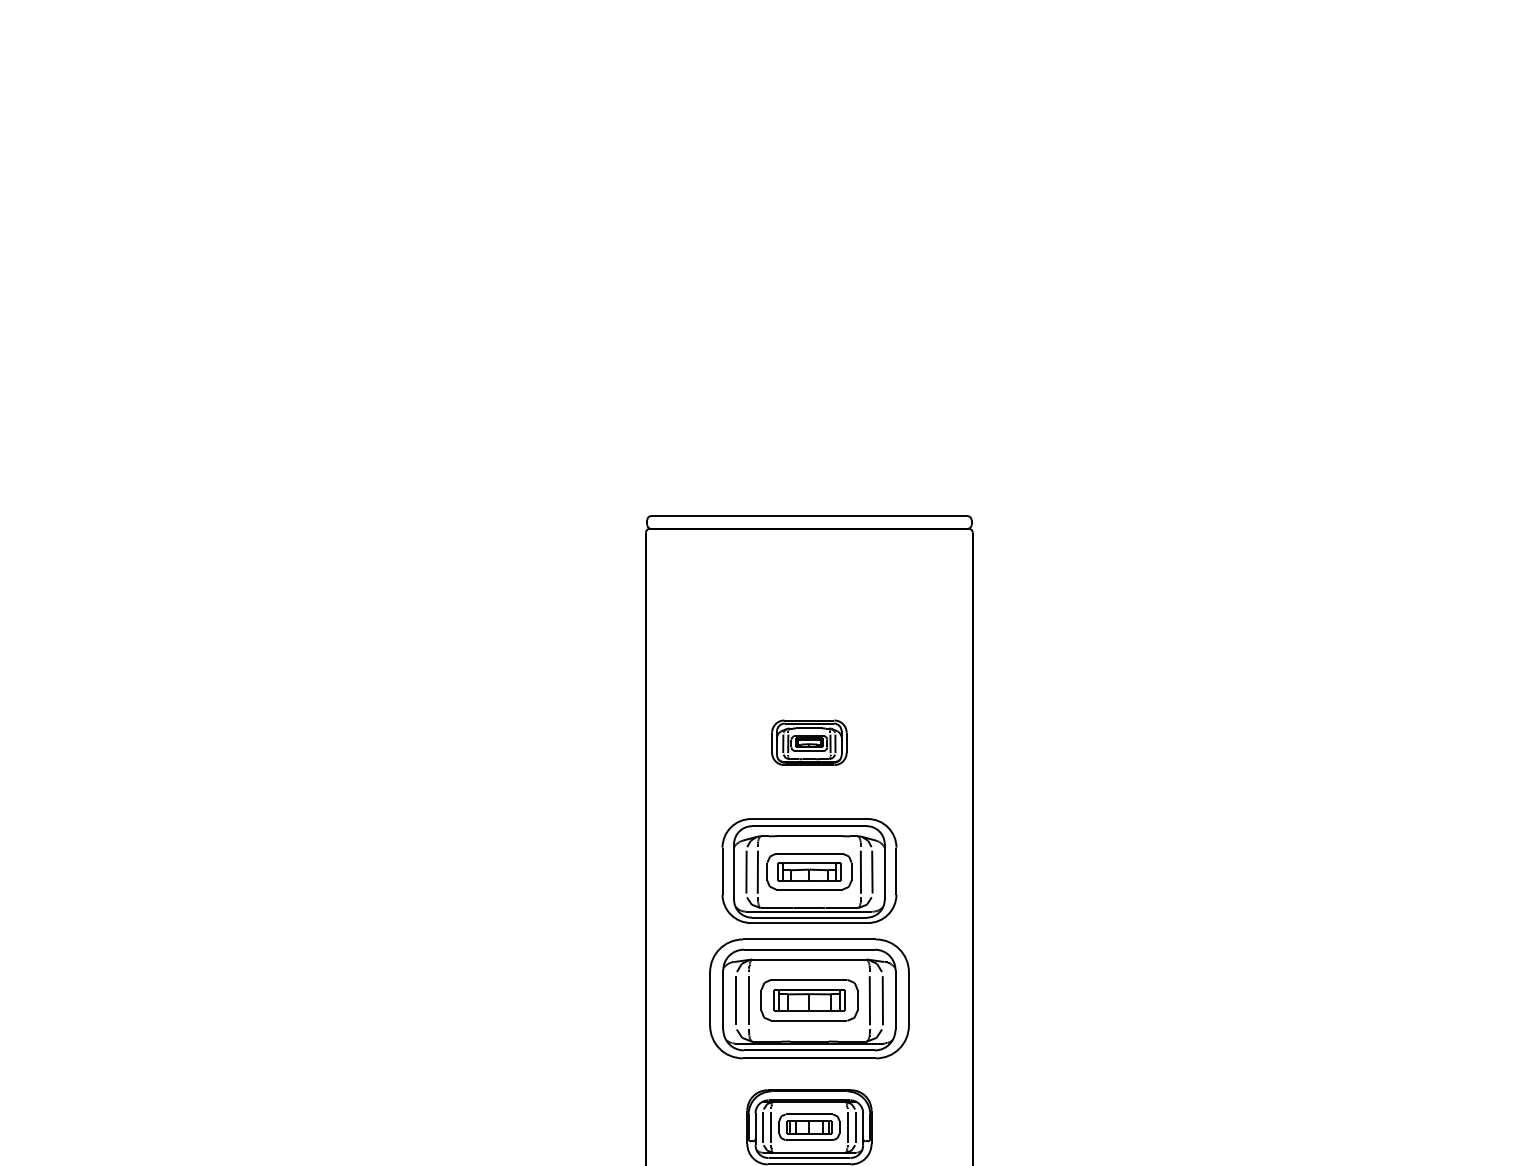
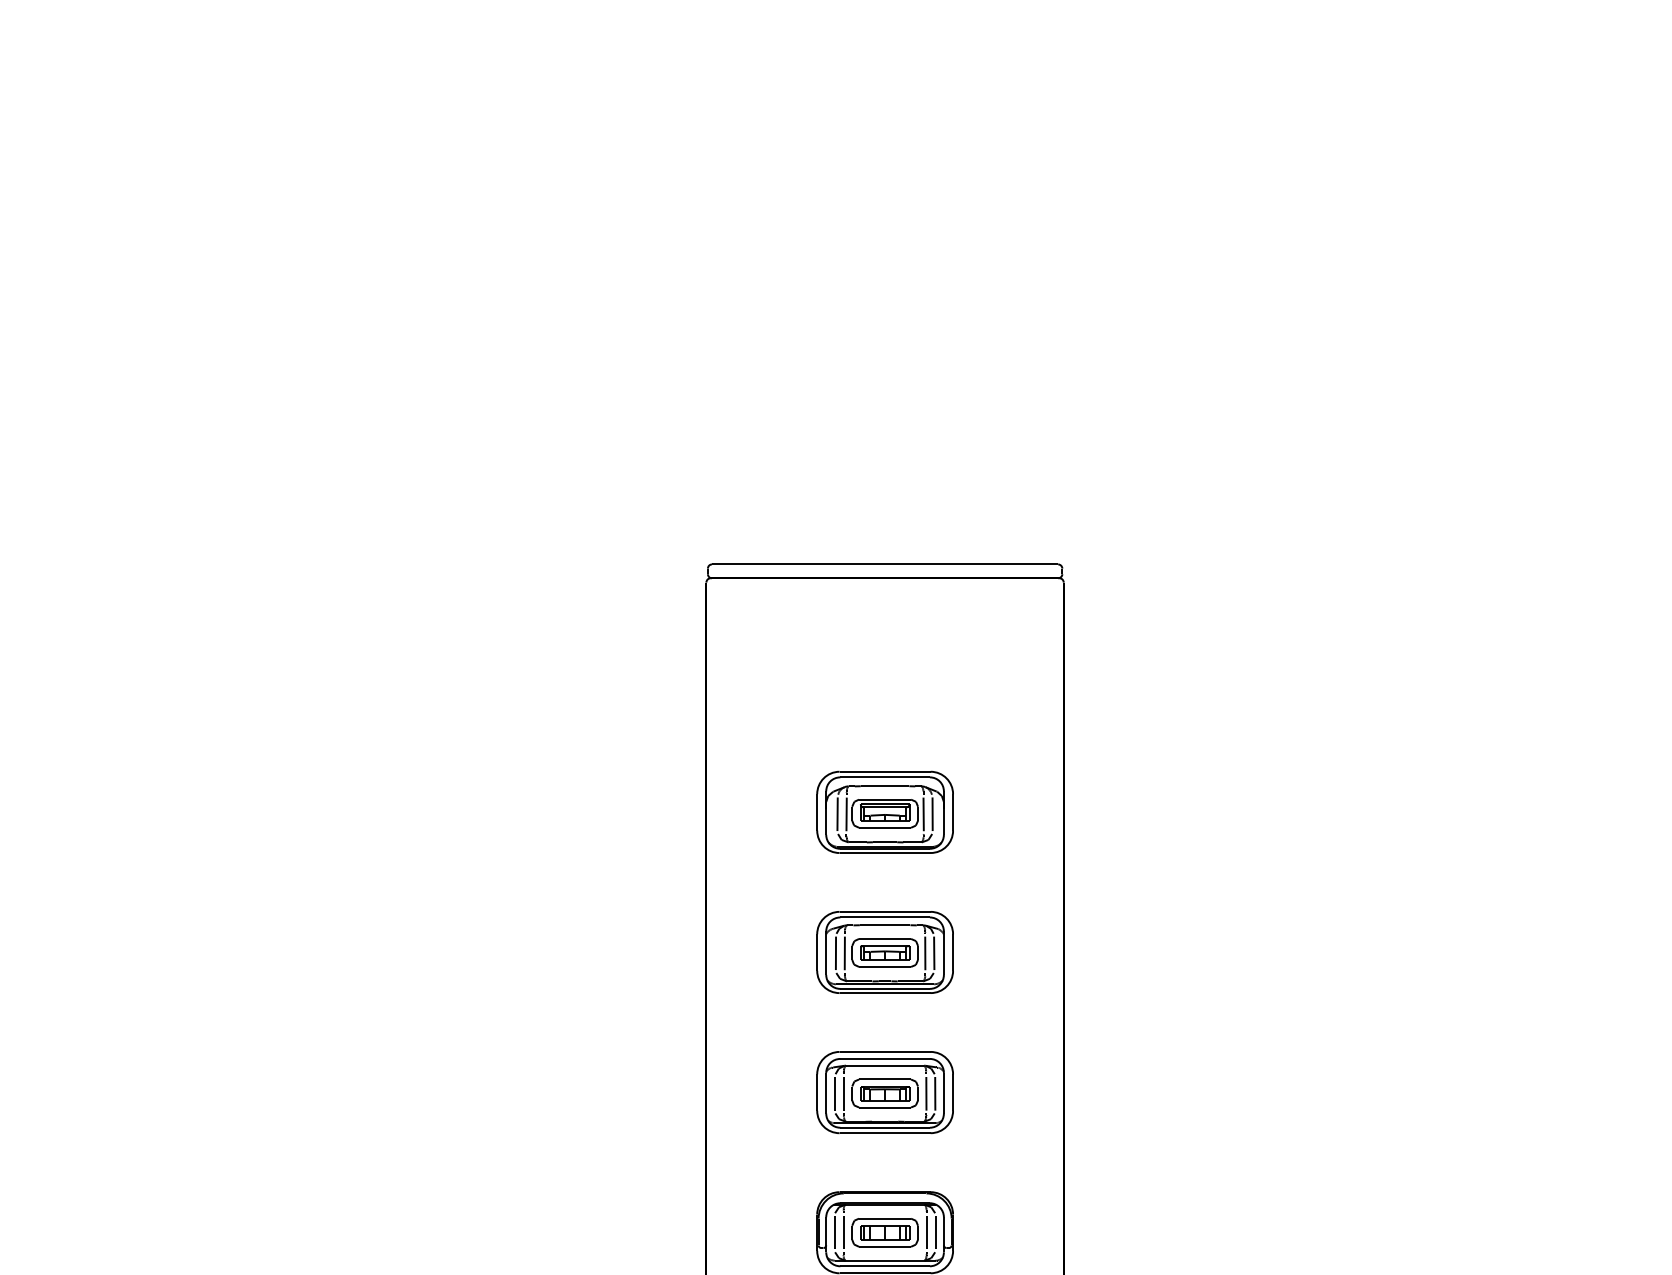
part: (808, 742) -> (884, 811), size x1.67
part: (808, 871) -> (884, 952), size x0.71
part: (808, 999) -> (884, 1092), size x0.62

